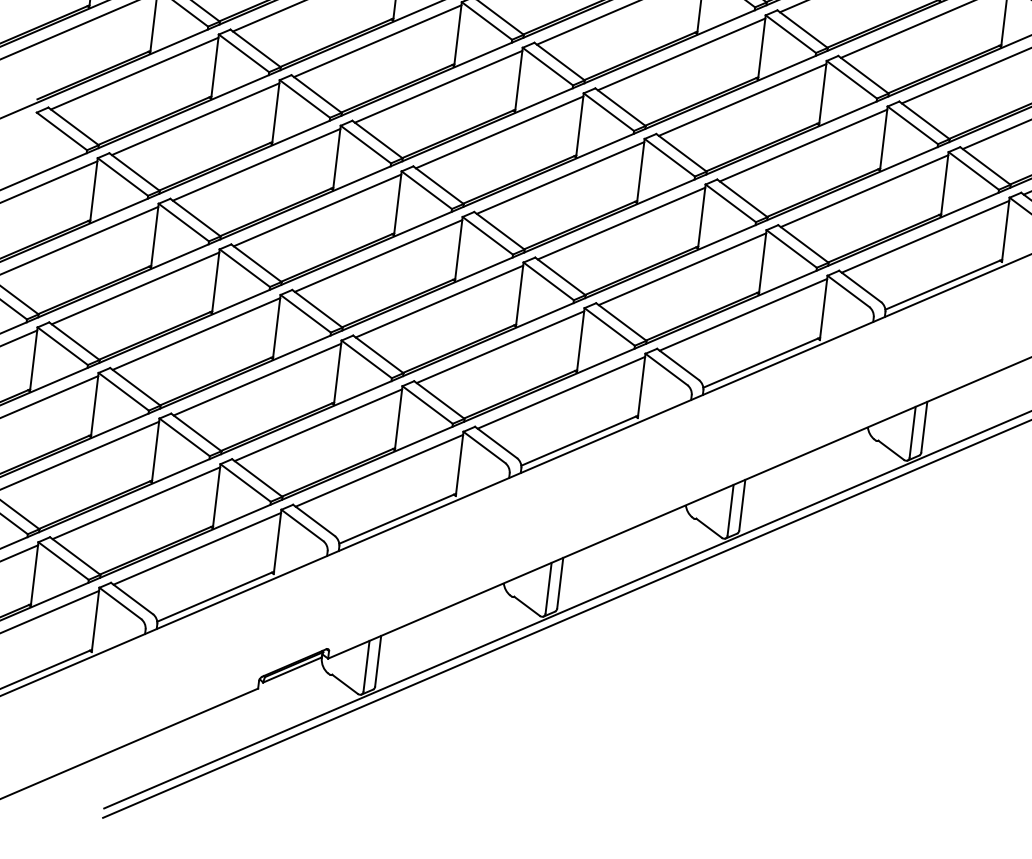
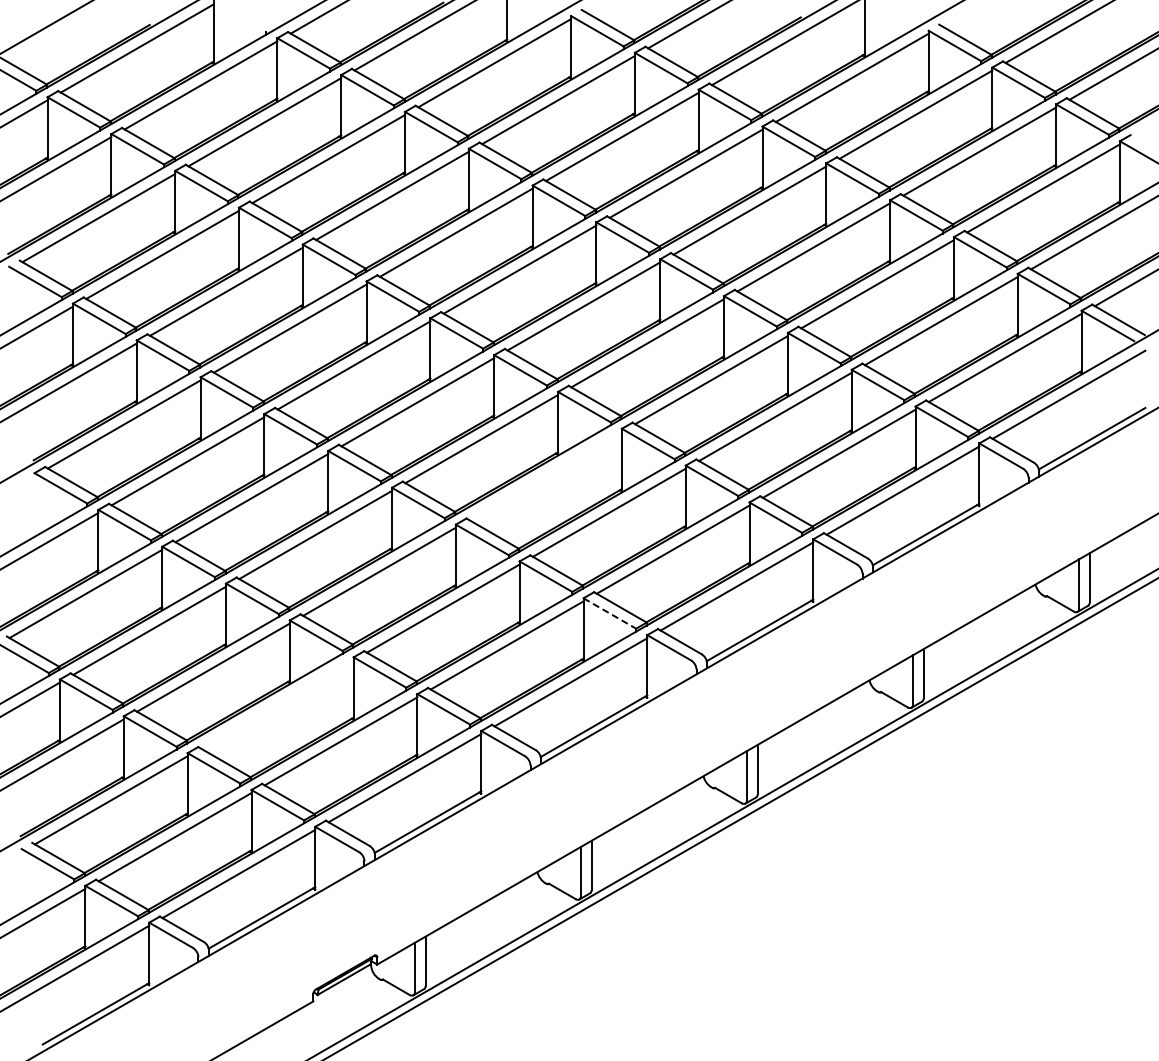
line: (560, 177) -> (545, 475), removed
line: (610, 327) -> (610, 613), solid -> dashed
line: (256, 379) -> (276, 704), removed

